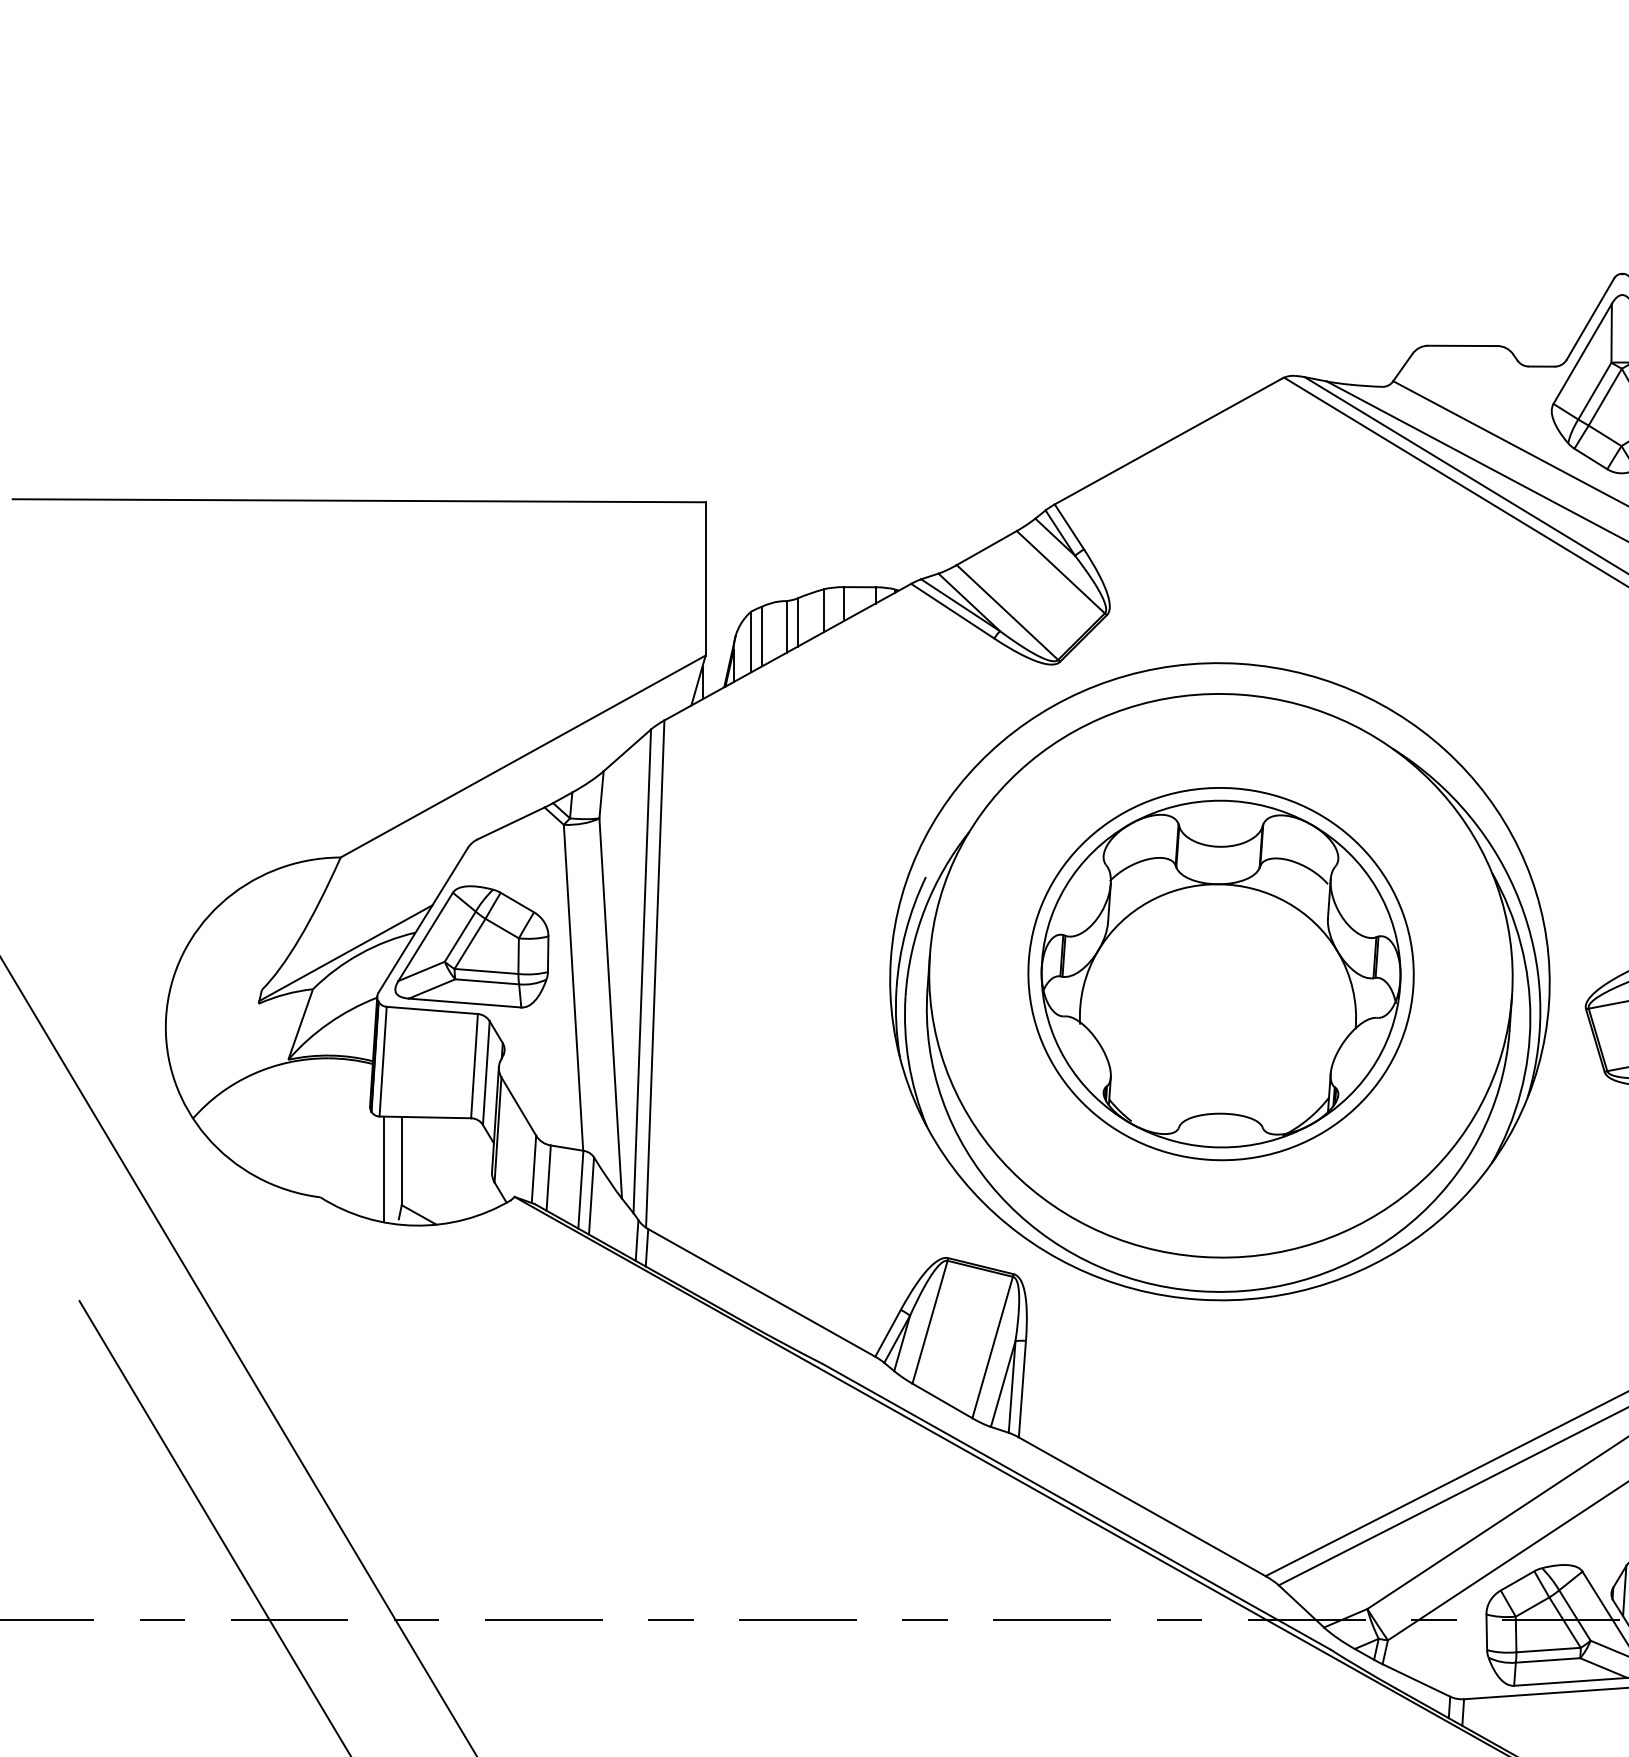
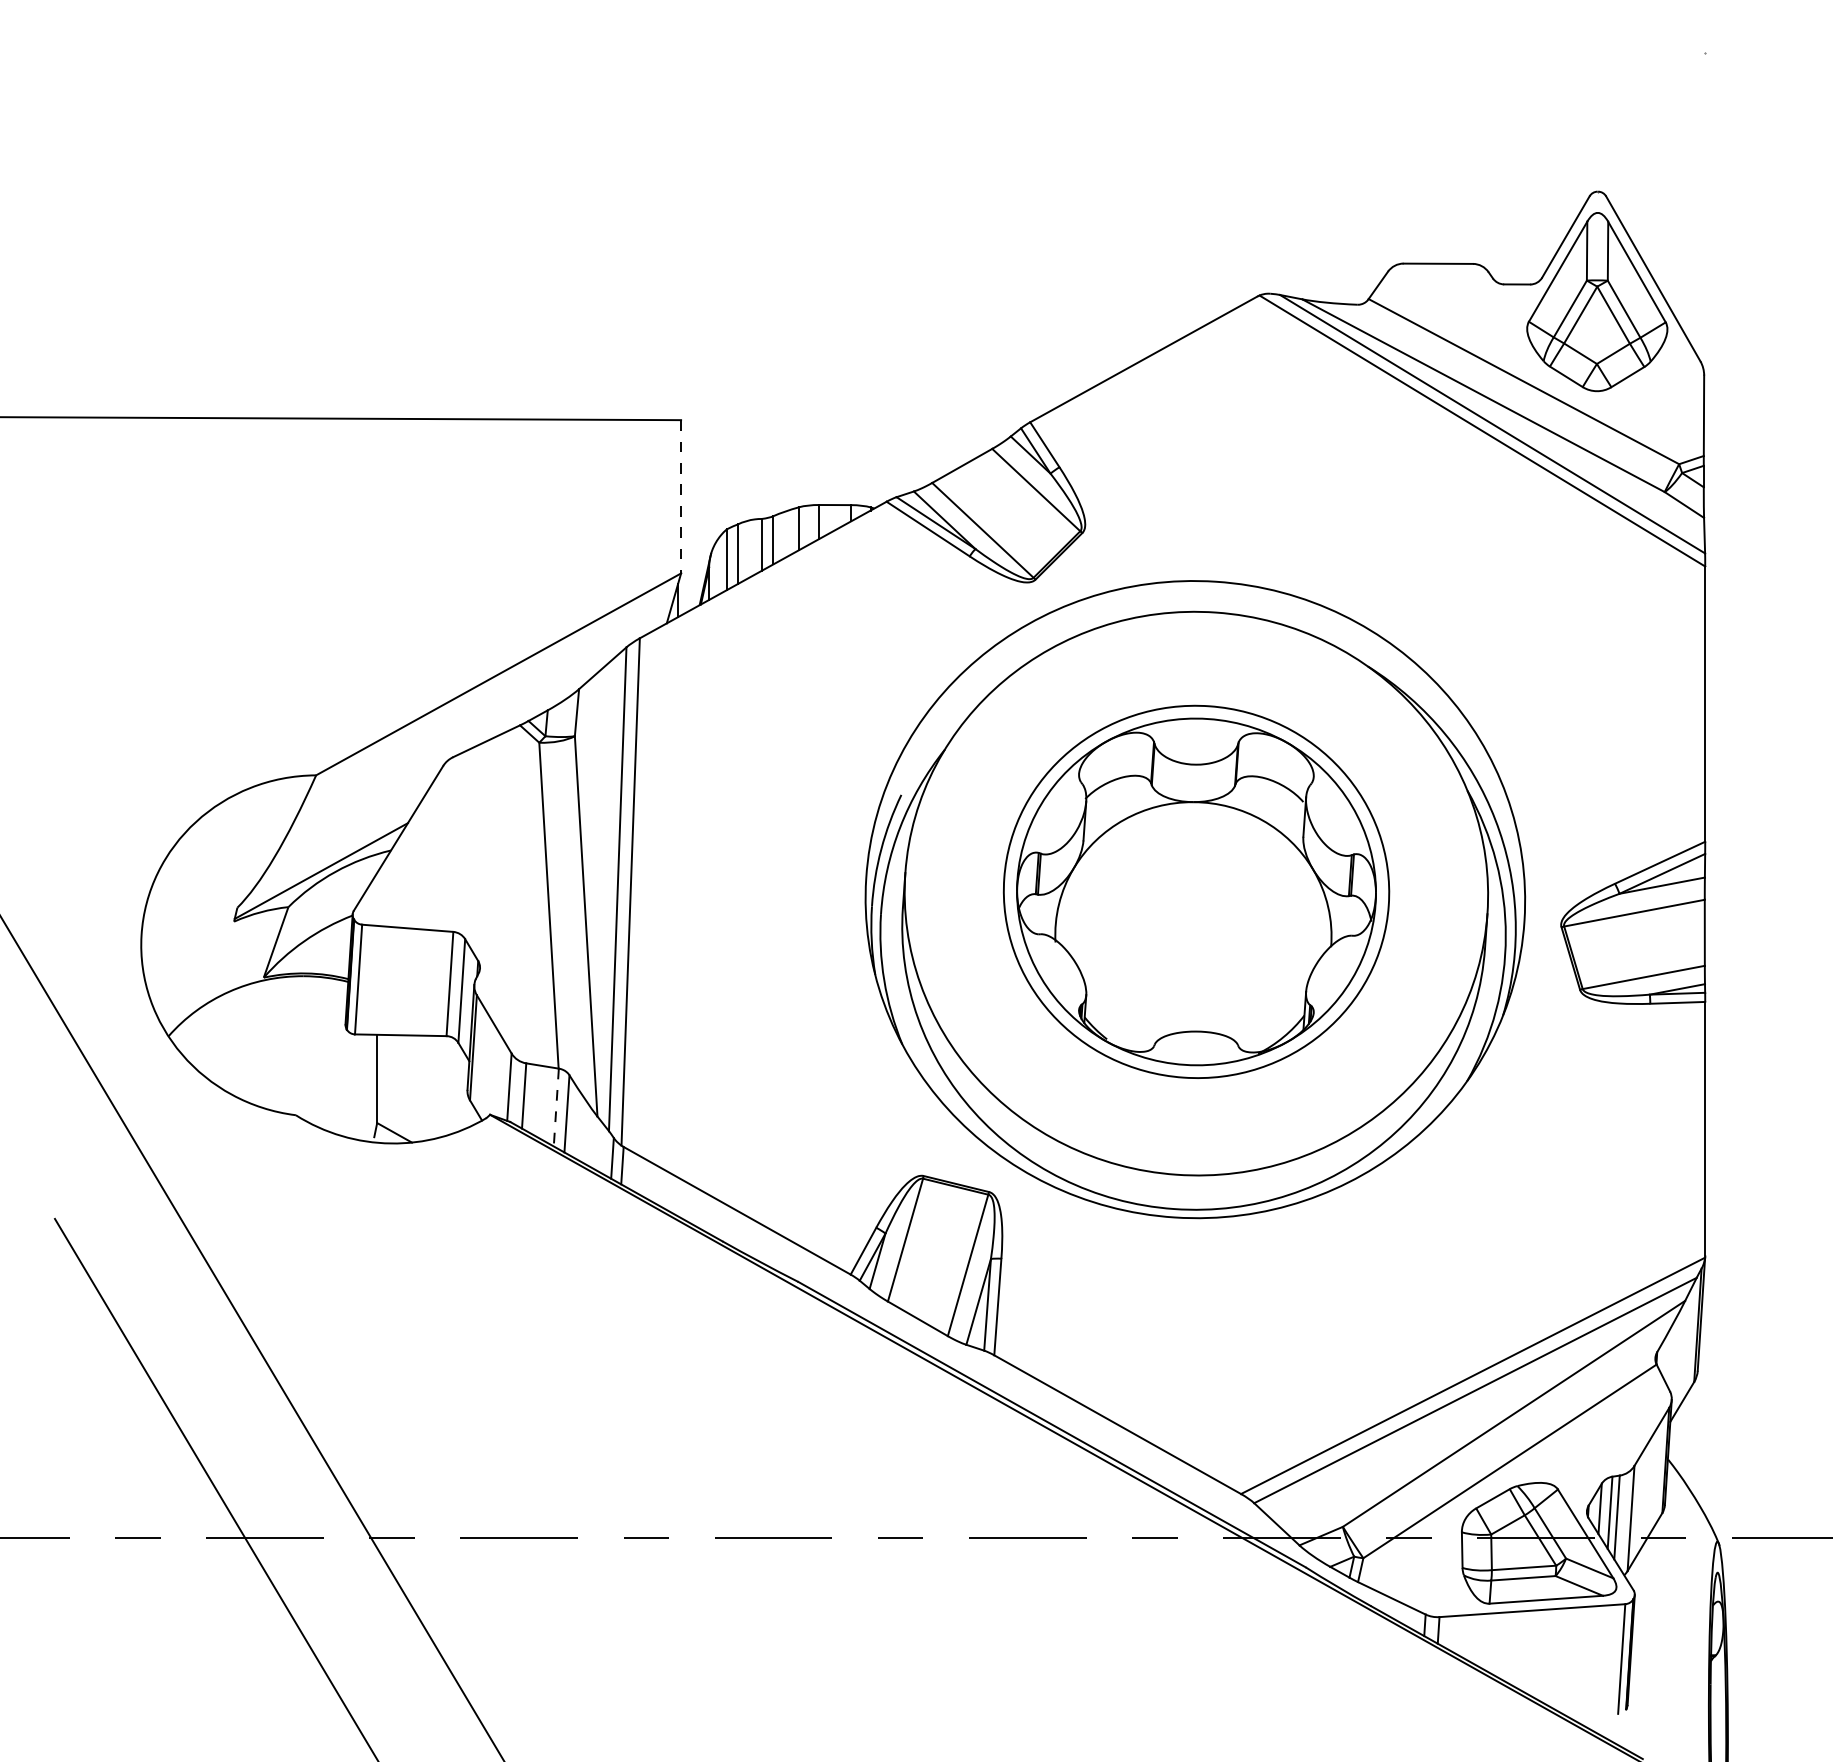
line: (706, 578) -> (681, 496), solid -> dashed
part: (471, 946) -> (446, 864), removed
line: (384, 1169) -> (359, 1087), removed
line: (581, 1189) -> (556, 1107), solid -> dashed

